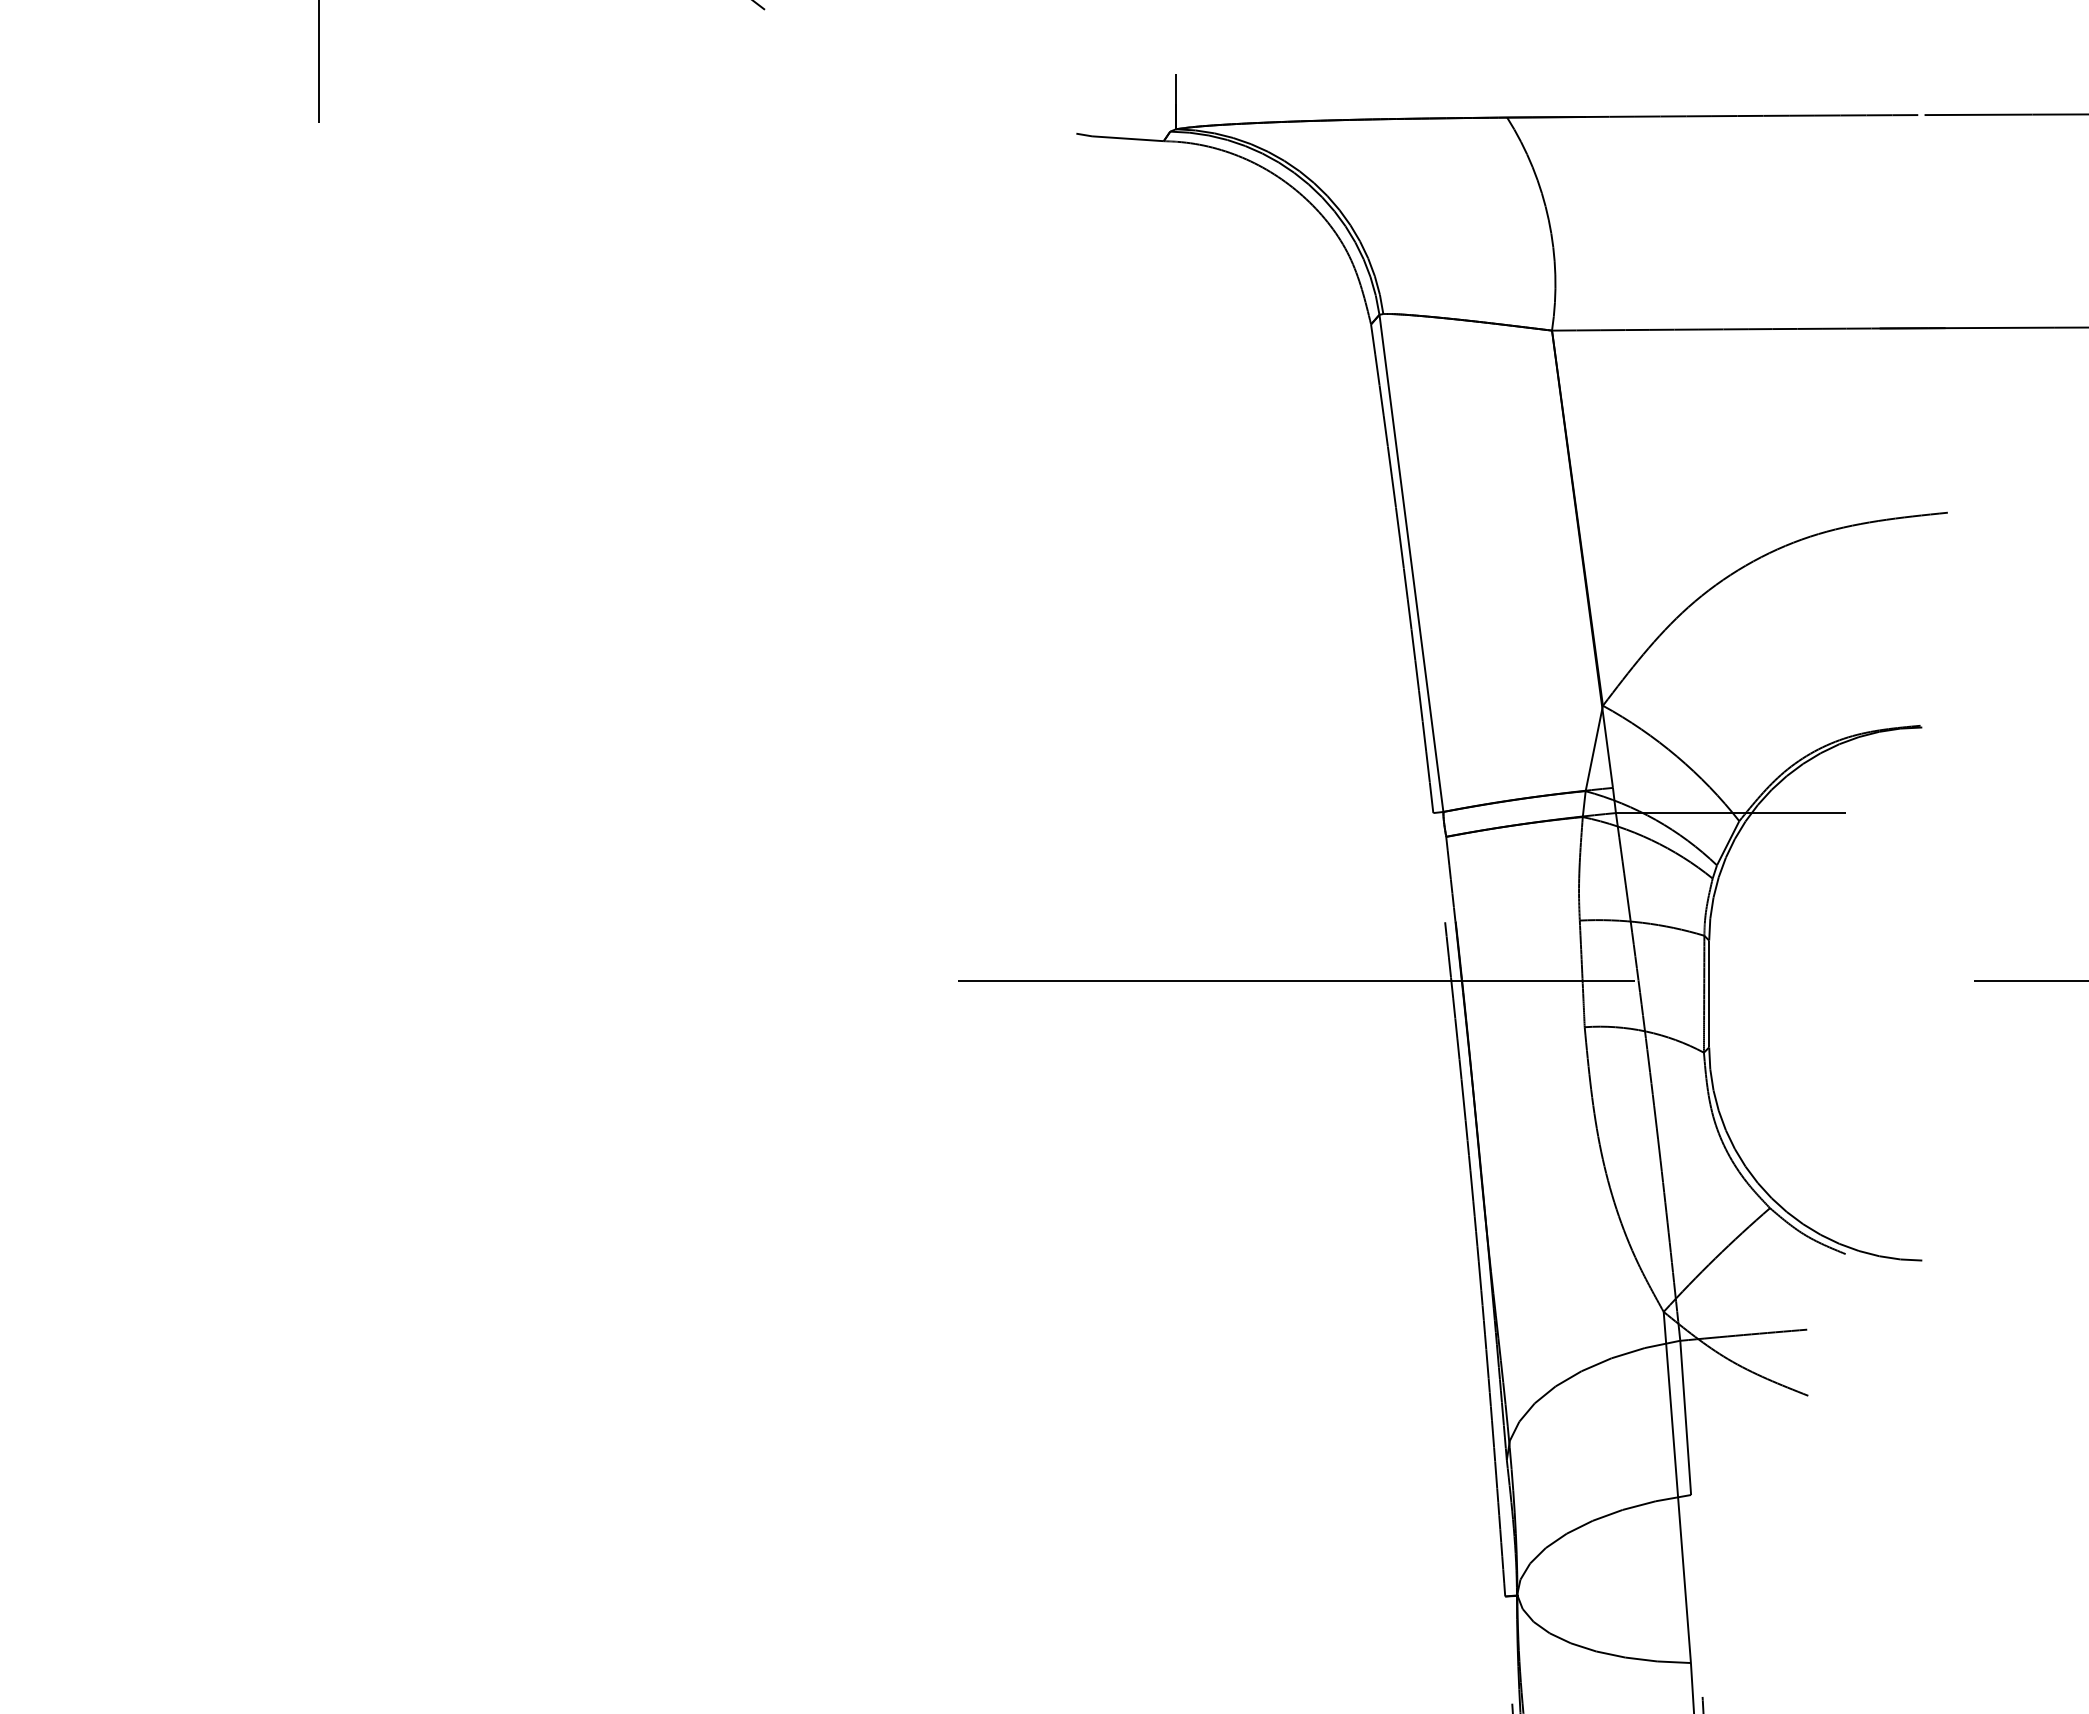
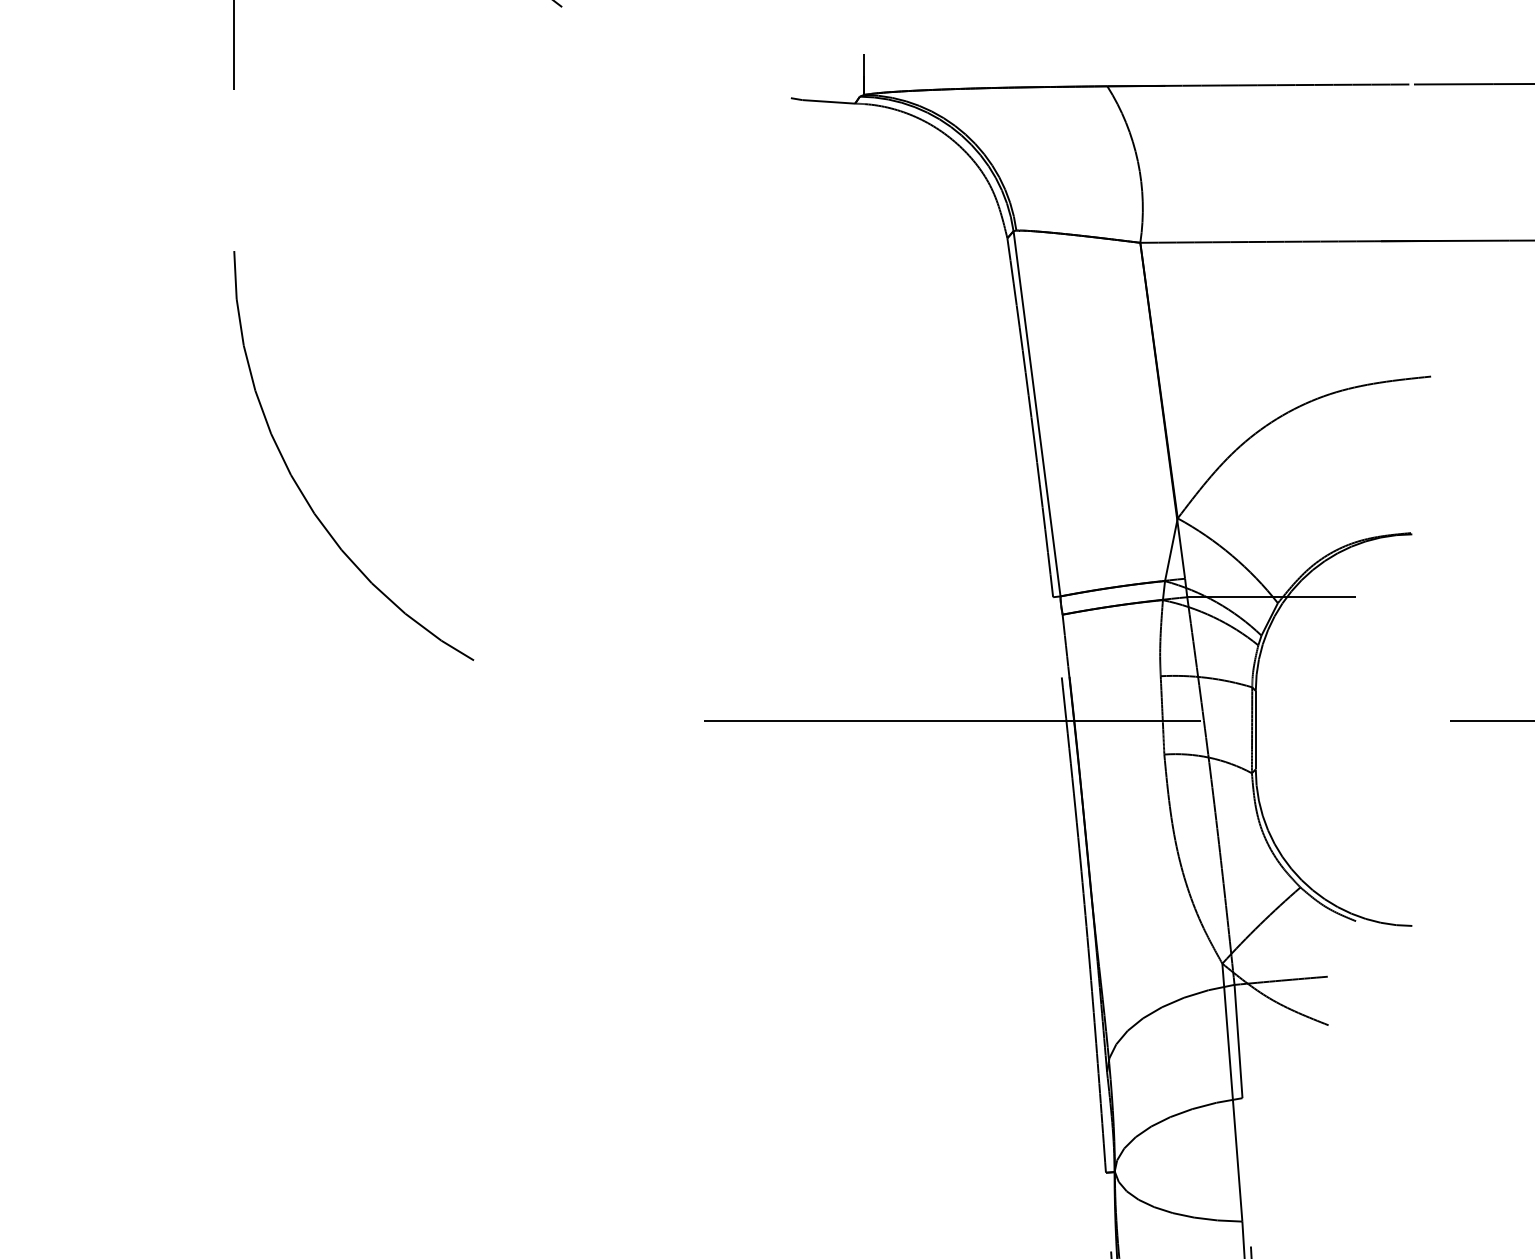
arc: (407, 663) -> (299, 487), added

